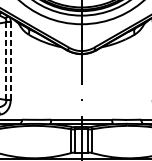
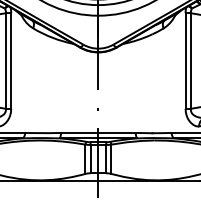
line: (6, 61) -> (5, 61), dashed -> solid
line: (10, 61) -> (11, 61), dashed -> solid

